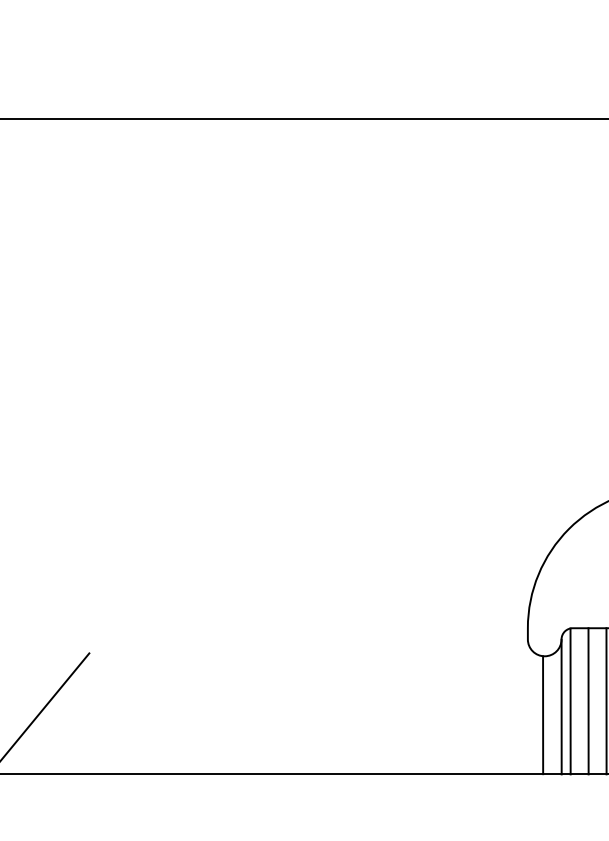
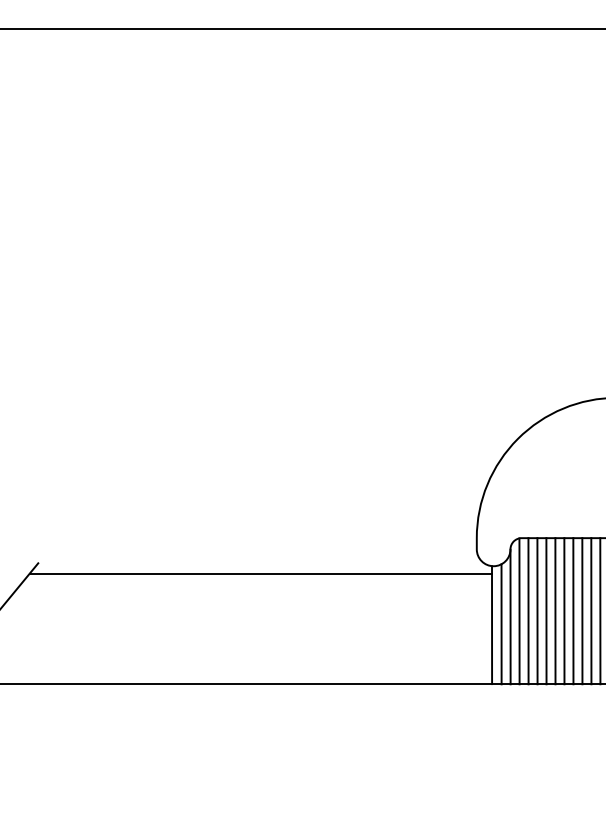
line: (311, 663) -> (260, 573), added
line: (579, 701) -> (528, 611), added
line: (597, 701) -> (546, 611), added
line: (552, 714) -> (501, 624), added

